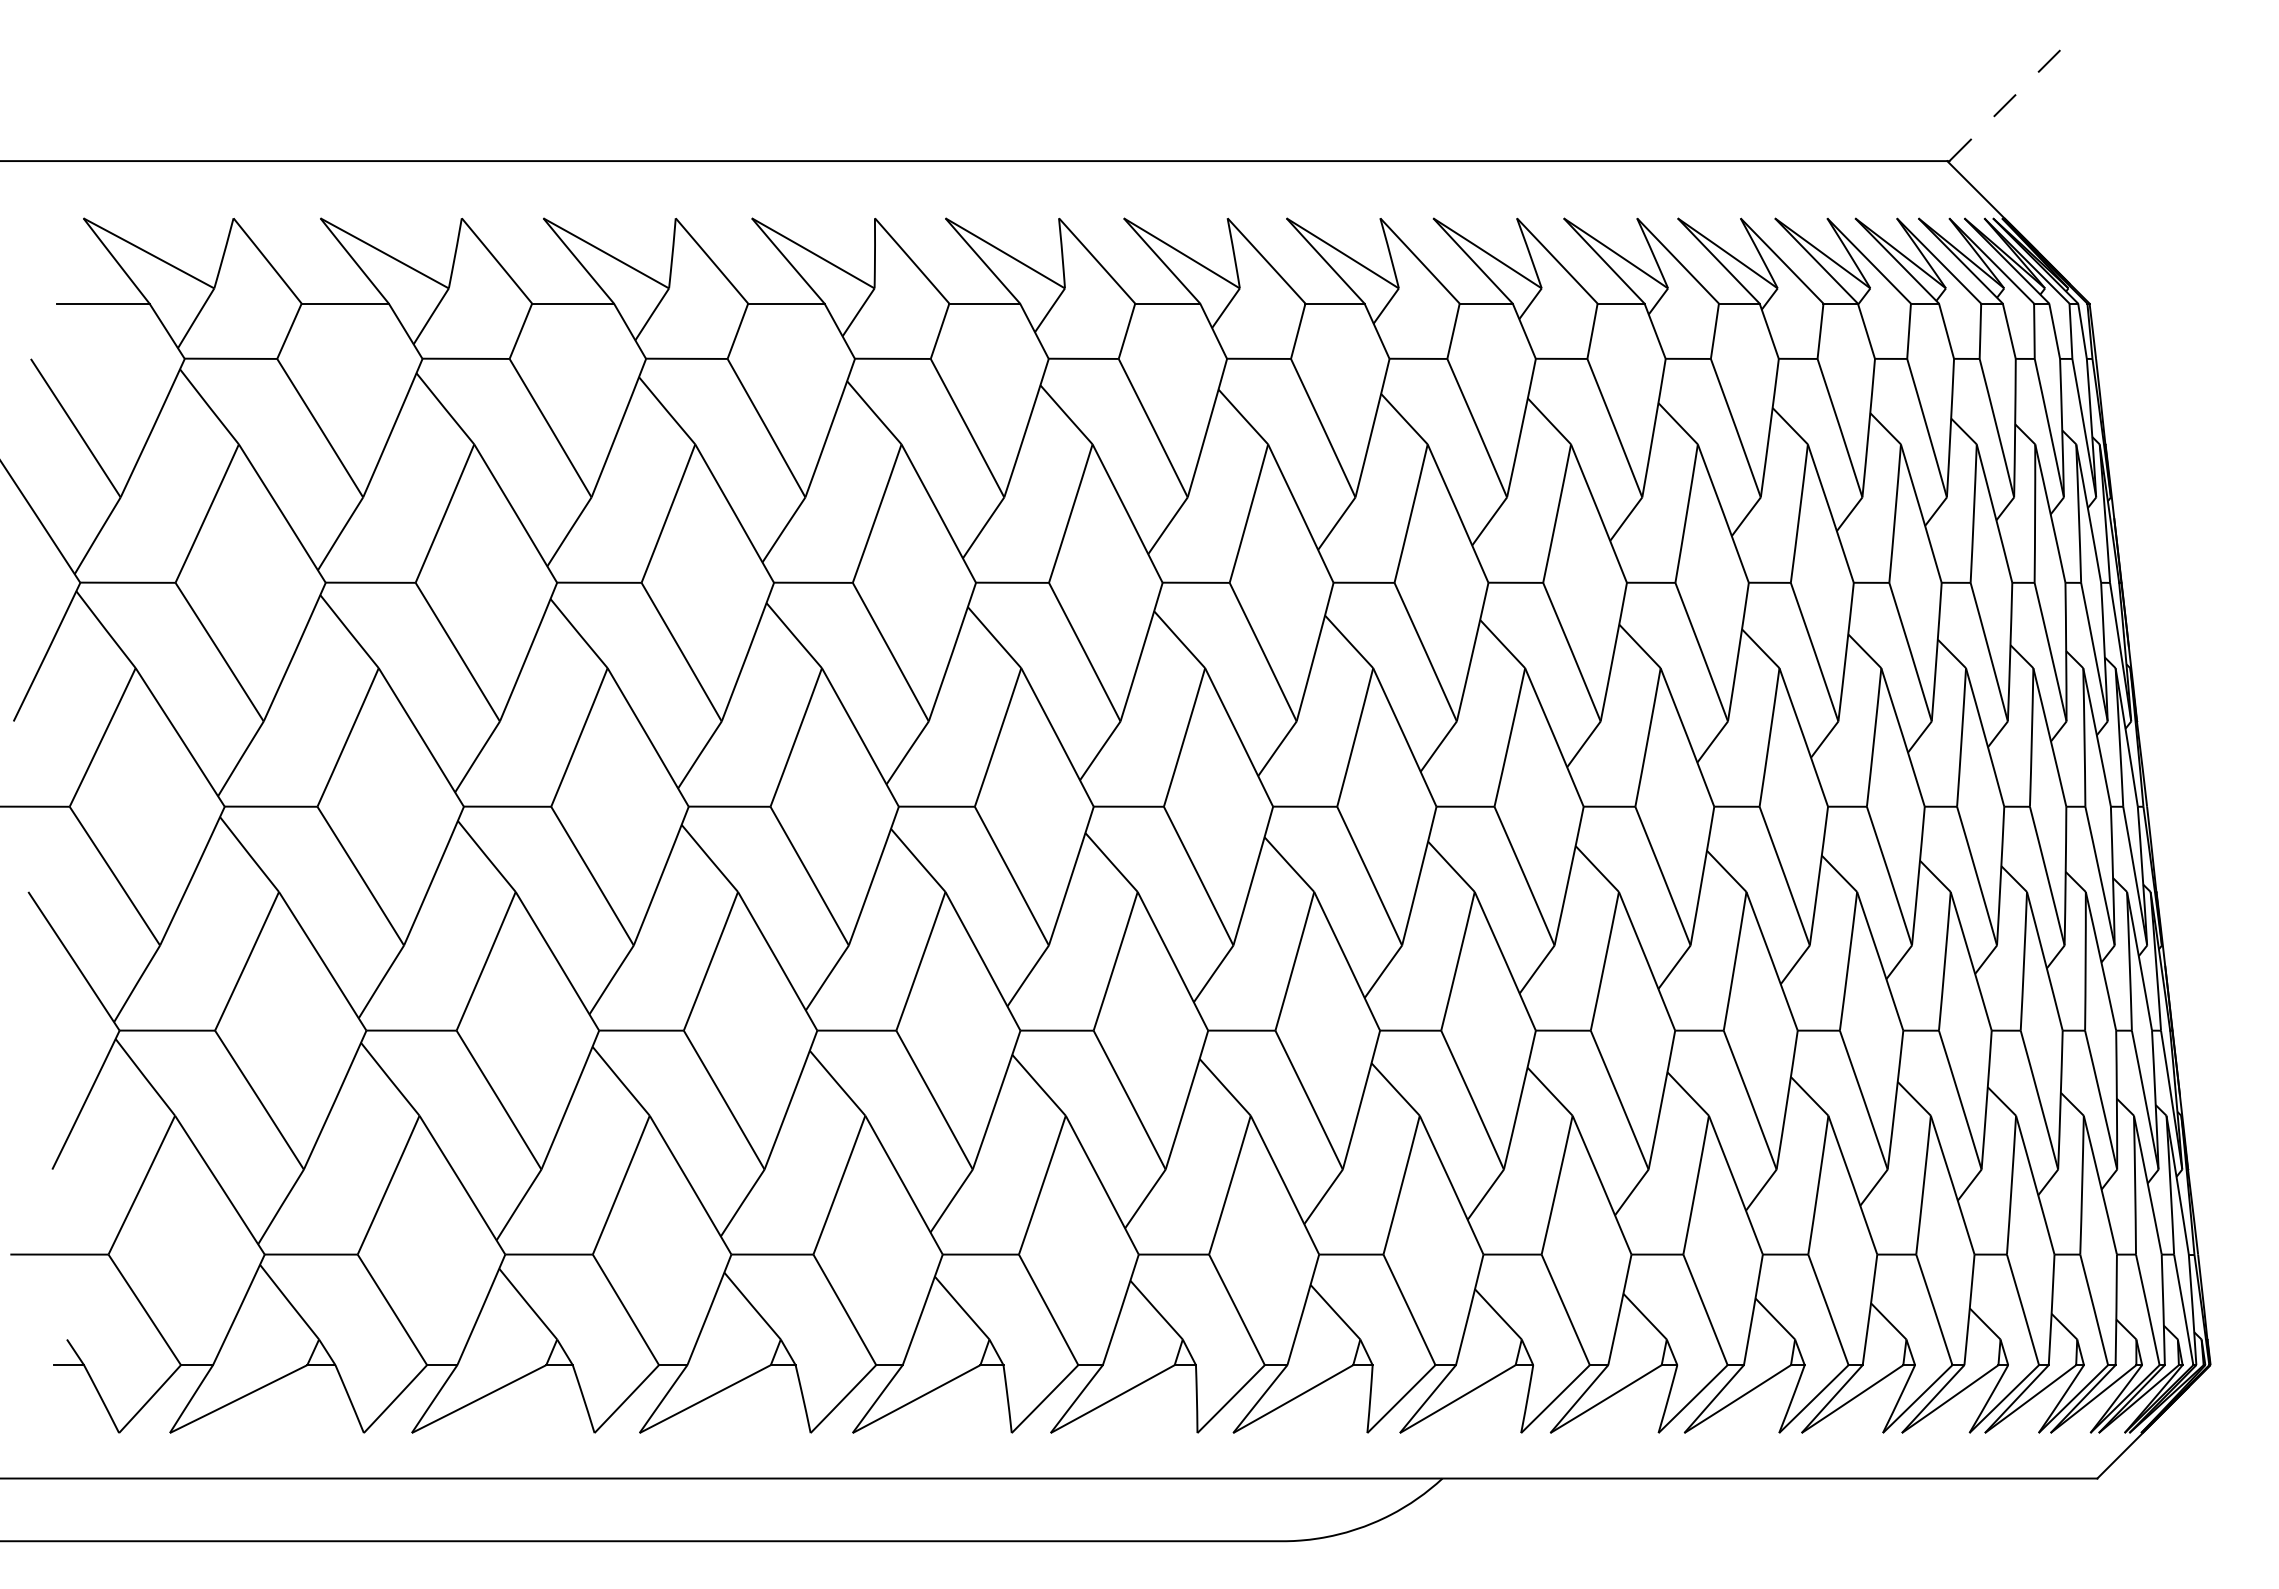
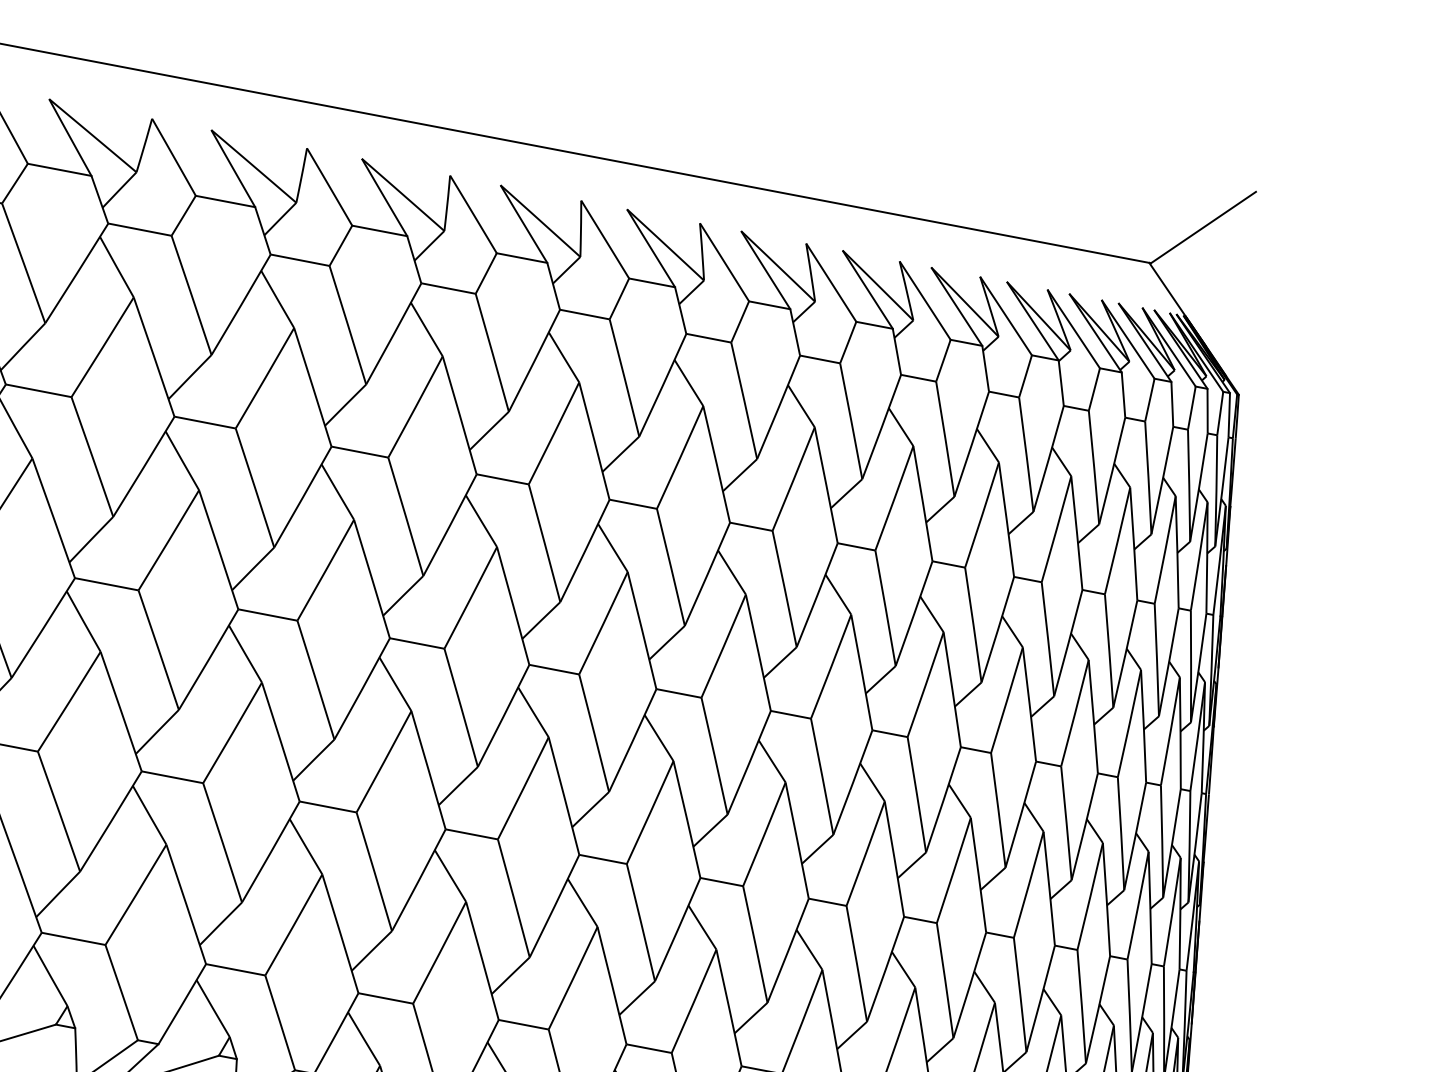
line: (2006, 104) -> (1203, 227), dashed -> solid

